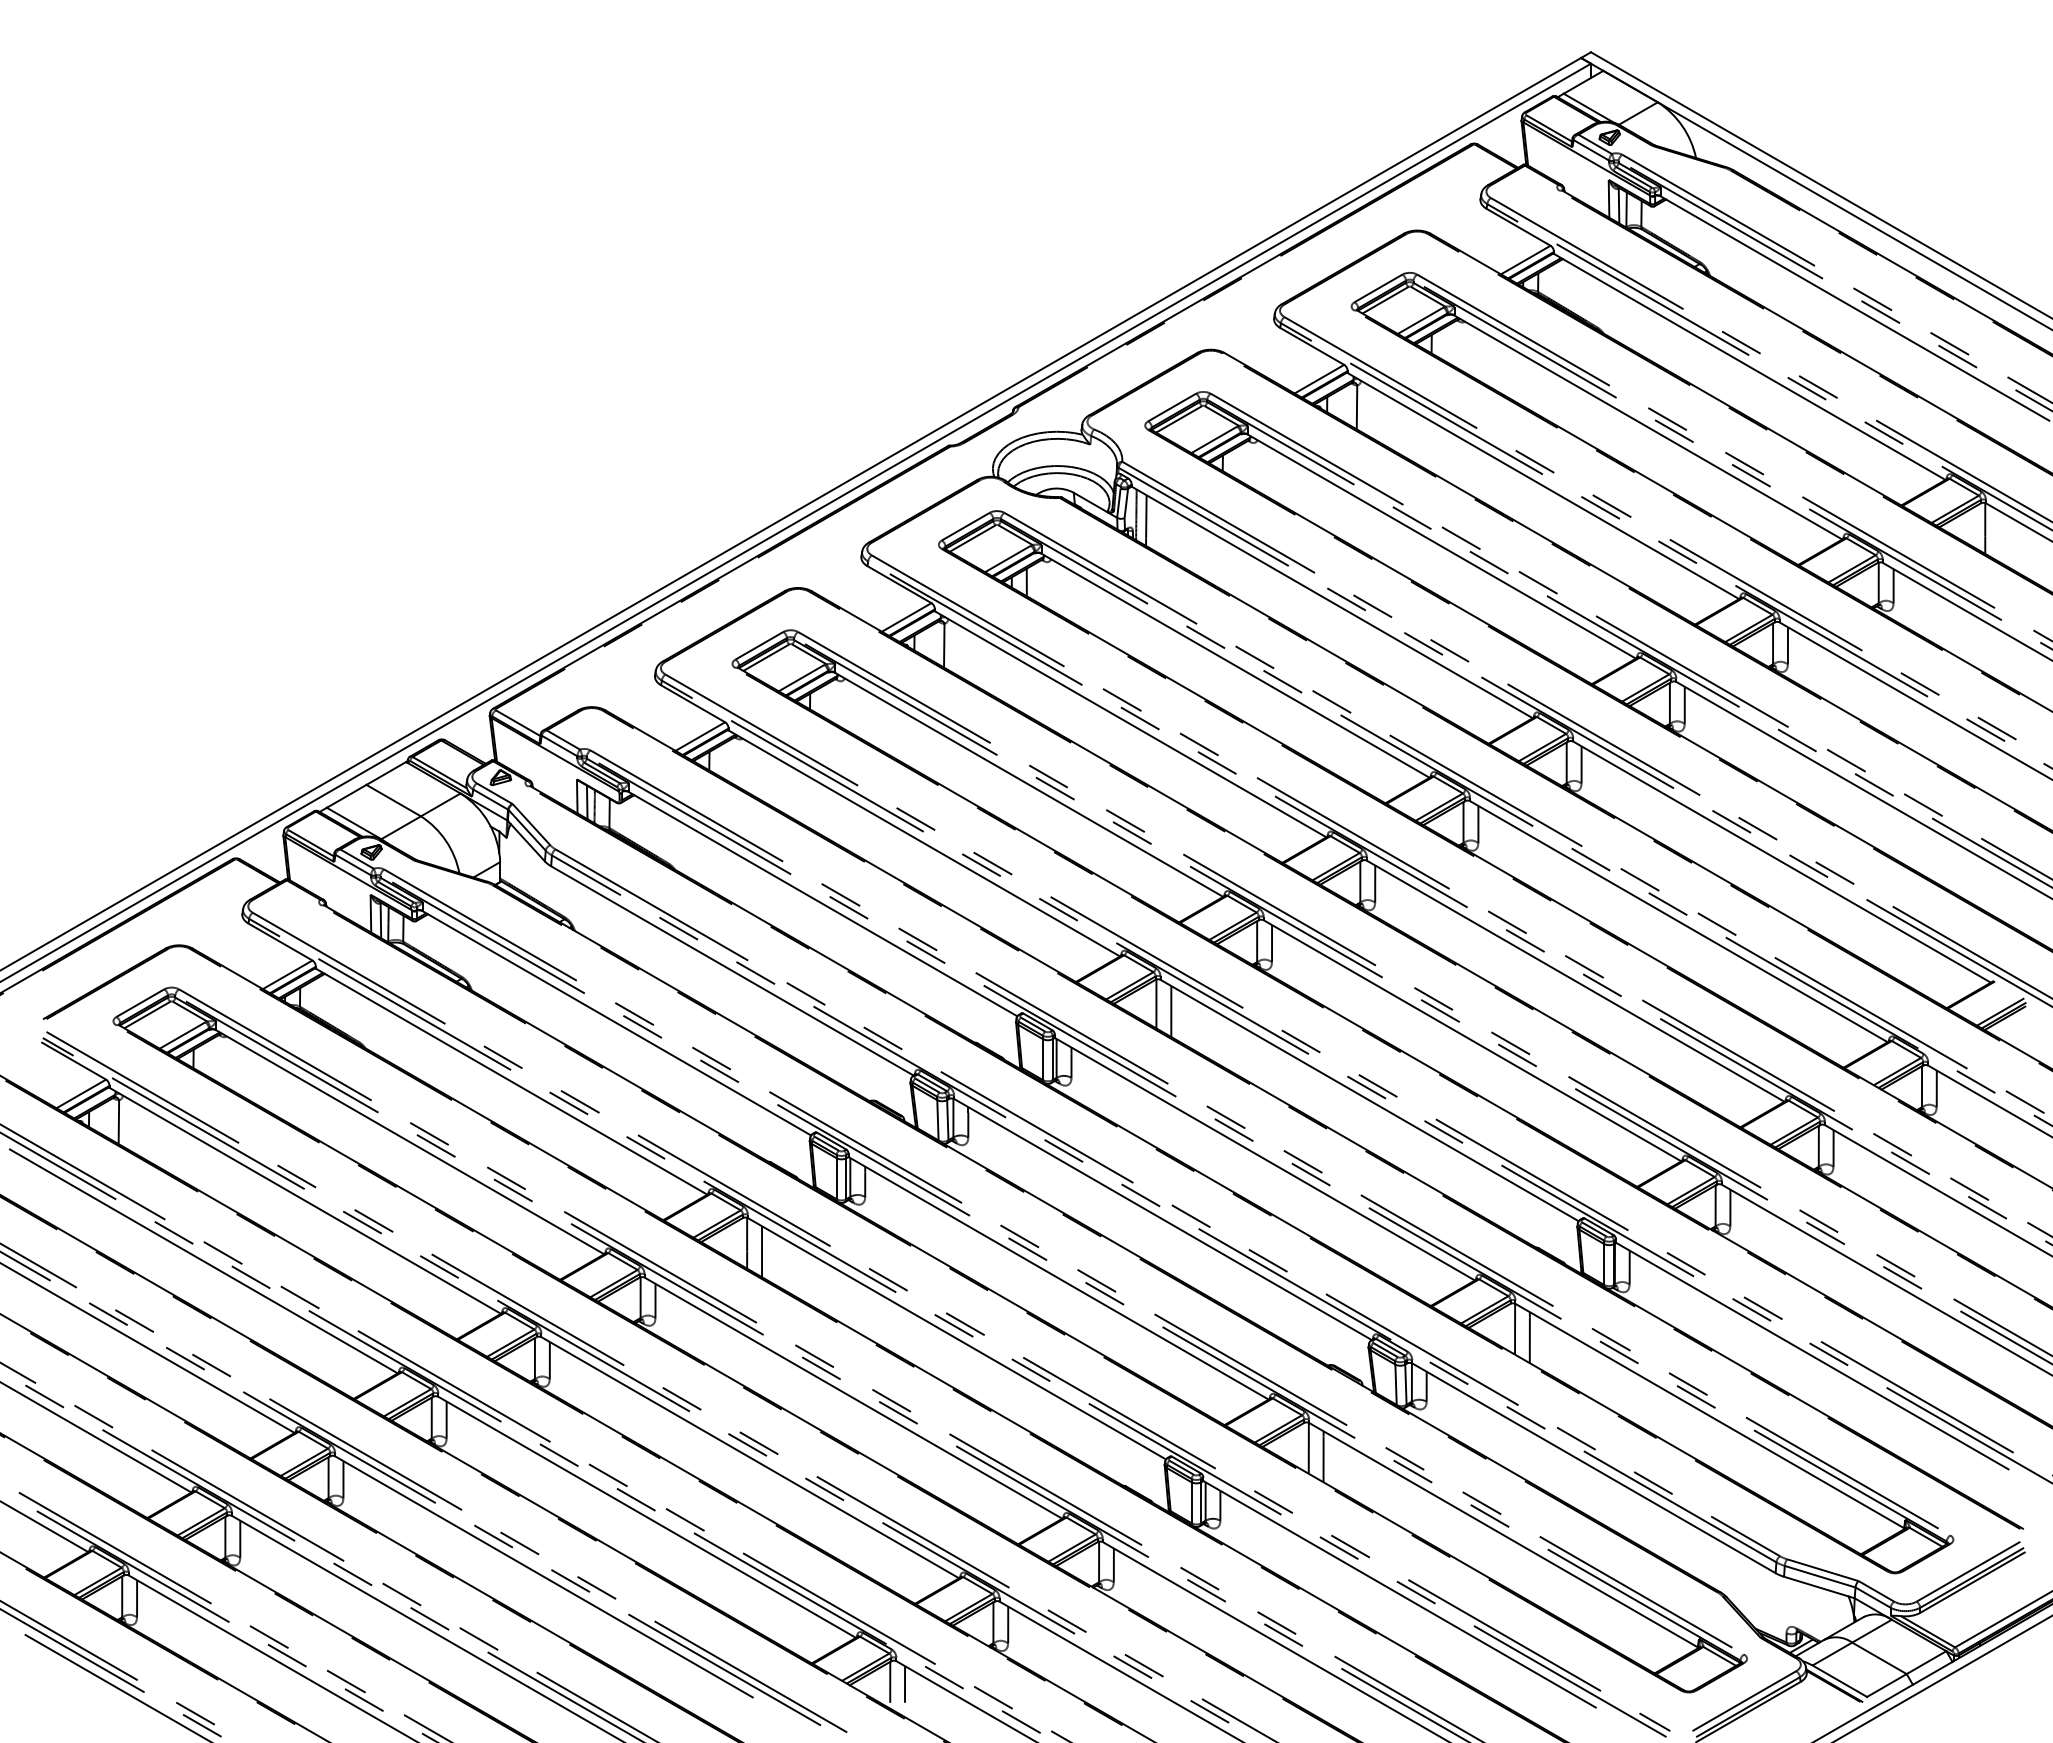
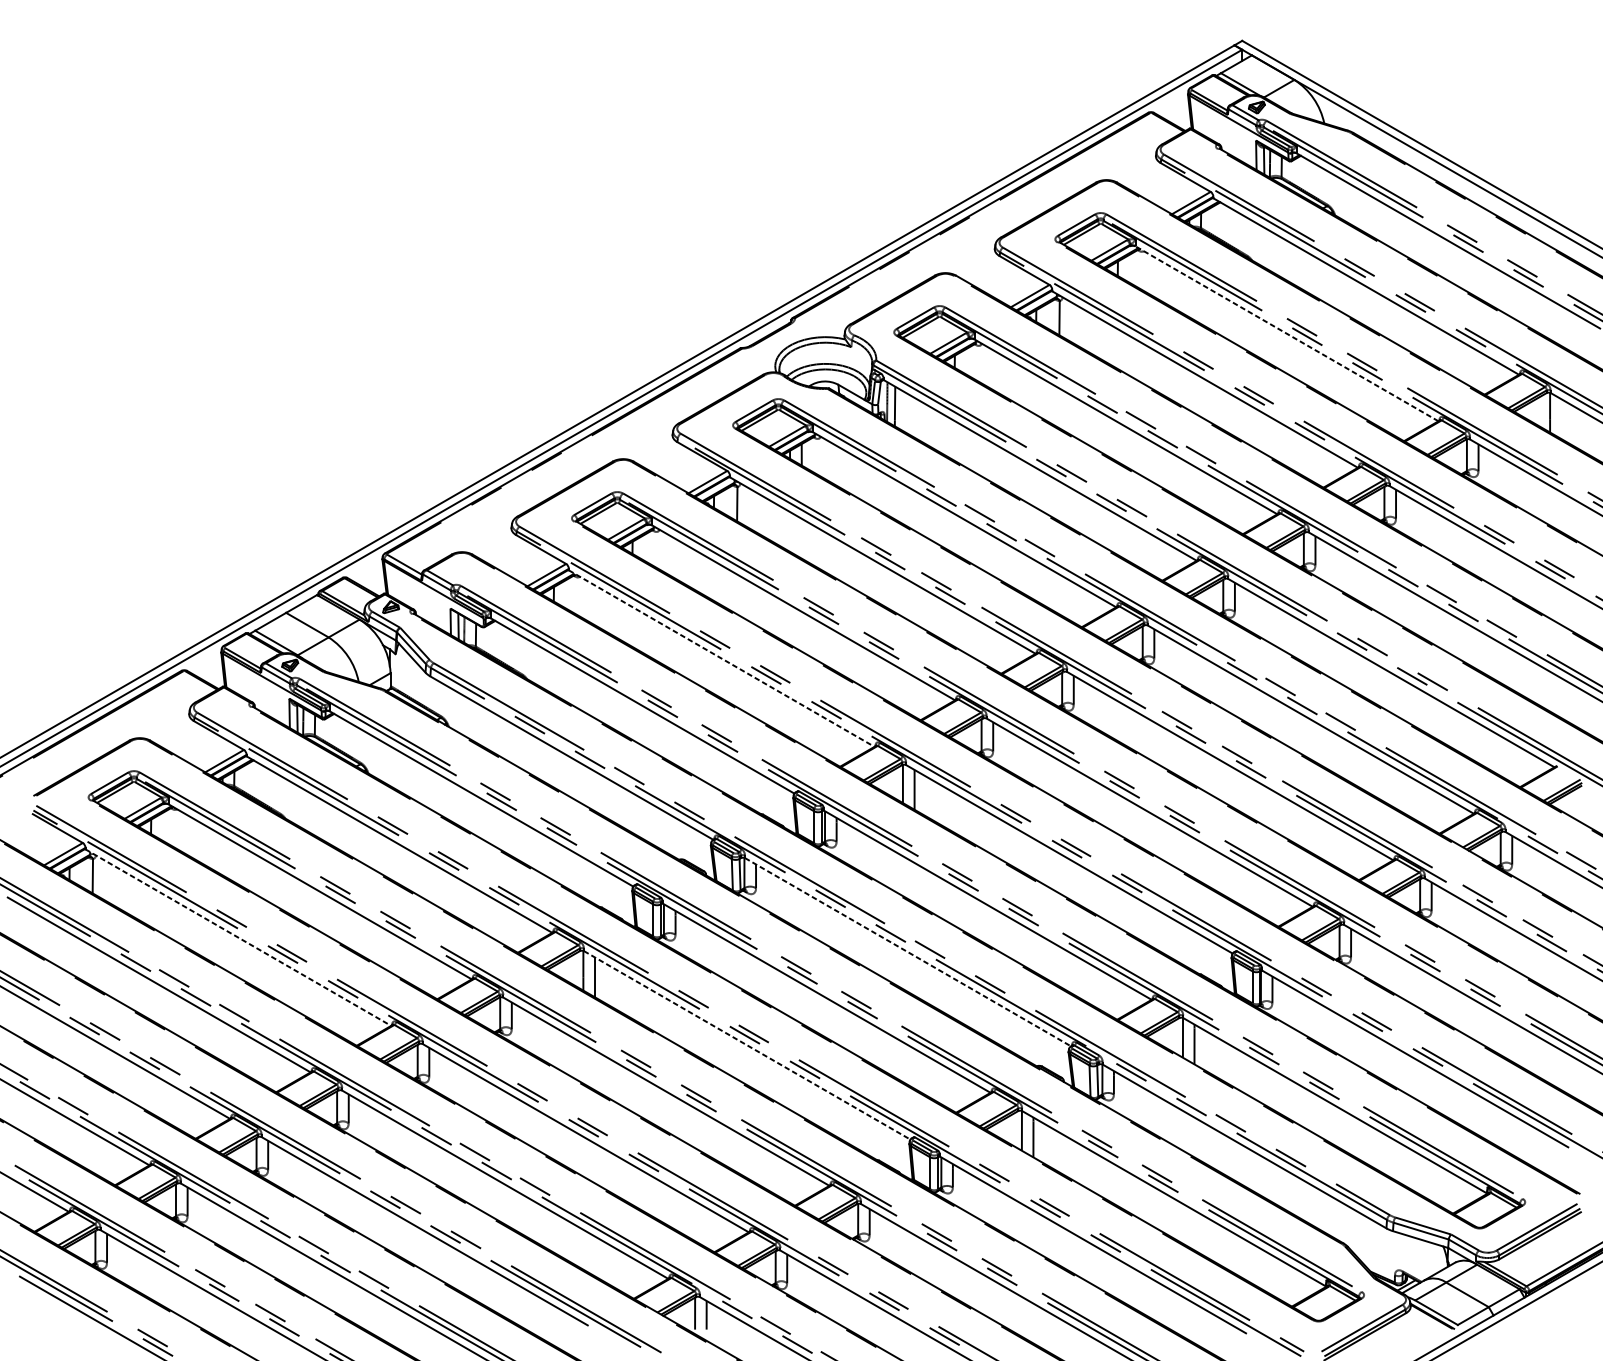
line: (1648, 427) -> (1287, 333), solid -> dashed
line: (924, 843) -> (721, 658), solid -> dashed
line: (305, 1201) -> (238, 938), solid -> dashed
line: (1163, 1219) -> (908, 952), solid -> dashed
line: (957, 1339) -> (747, 1045), solid -> dashed

